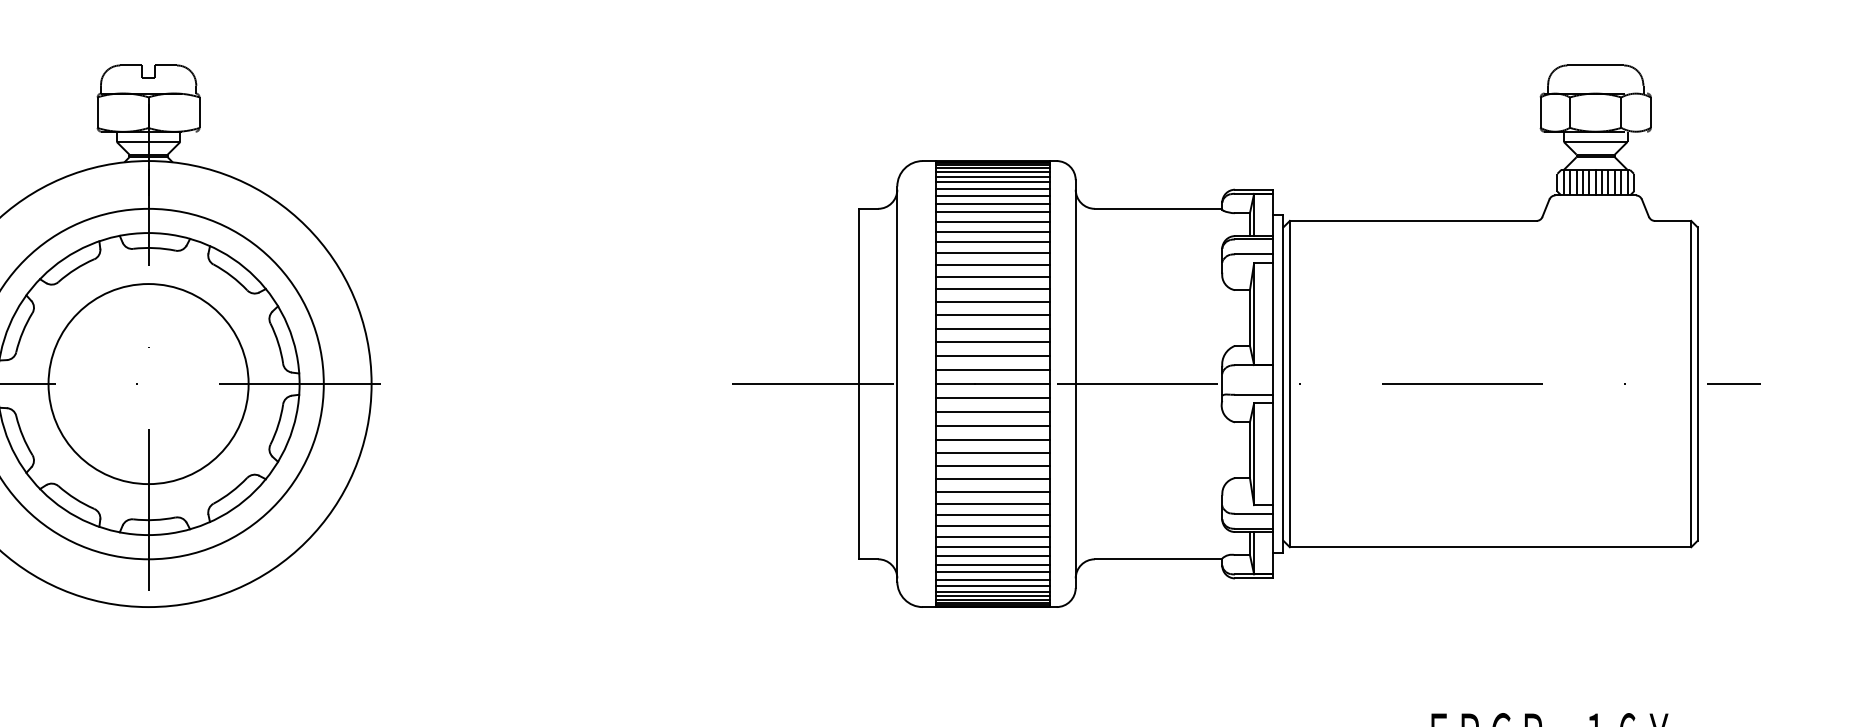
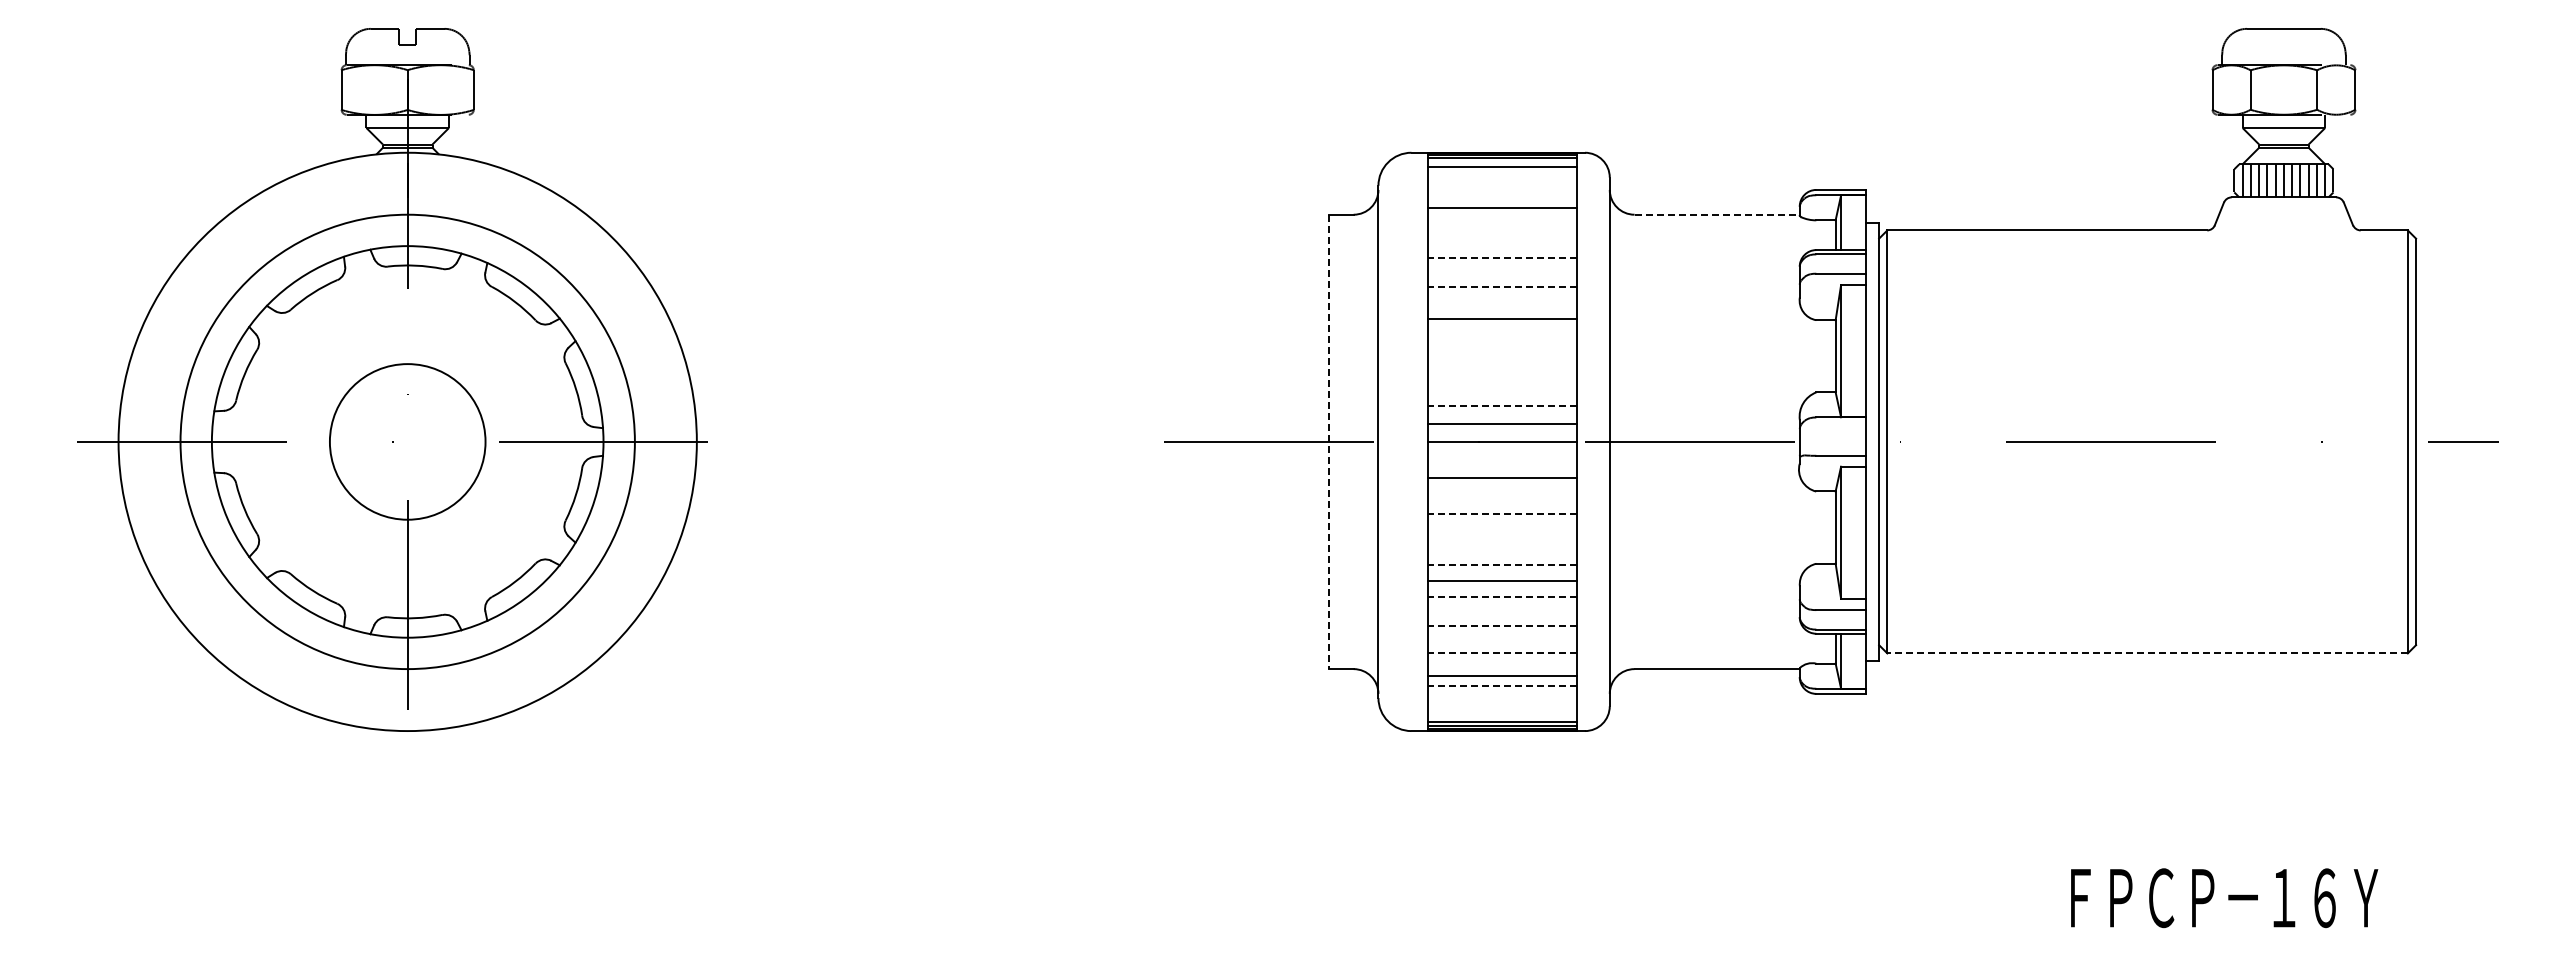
line: (992, 167) -> (1502, 161), removed
line: (992, 177) -> (1502, 173), removed
line: (992, 182) -> (1502, 180), removed
line: (992, 188) -> (1502, 188), removed
line: (992, 195) -> (1502, 197), removed
line: (1158, 208) -> (1717, 214), solid -> dashed
line: (992, 212) -> (1502, 219), removed
line: (992, 221) -> (1502, 231), removed
line: (992, 231) -> (1502, 244), removed
line: (992, 241) -> (1501, 257), solid -> dashed
line: (992, 253) -> (1502, 272), removed
line: (992, 264) -> (1501, 287), solid -> dashed
line: (992, 276) -> (1502, 302), removed
line: (992, 301) -> (1502, 335), removed
line: (992, 315) -> (1502, 352), removed
line: (992, 328) -> (1502, 370), removed
line: (992, 342) -> (1502, 387), removed
line: (992, 355) -> (1501, 405), solid -> dashed
circle: (148, 383) -> (407, 441), size x0.6
line: (858, 384) -> (1328, 442), solid -> dashed
line: (992, 398) -> (1502, 460), removed
line: (992, 426) -> (1502, 496), removed
line: (992, 439) -> (1501, 513), solid -> dashed
line: (992, 453) -> (1502, 531), removed
line: (992, 466) -> (1502, 548), removed
line: (992, 479) -> (1501, 565), solid -> dashed
line: (992, 503) -> (1501, 596), solid -> dashed
line: (992, 514) -> (1502, 611), removed
line: (992, 526) -> (1501, 626), solid -> dashed
line: (992, 536) -> (1502, 639), removed
line: (992, 546) -> (1501, 652), solid -> dashed
line: (1490, 547) -> (2147, 653), solid -> dashed
line: (992, 555) -> (1502, 664), removed
line: (992, 572) -> (1501, 686), solid -> dashed
line: (992, 579) -> (1502, 695), removed
line: (992, 585) -> (1502, 703), removed
line: (992, 591) -> (1502, 710), removed
line: (992, 596) -> (1502, 717), removed

